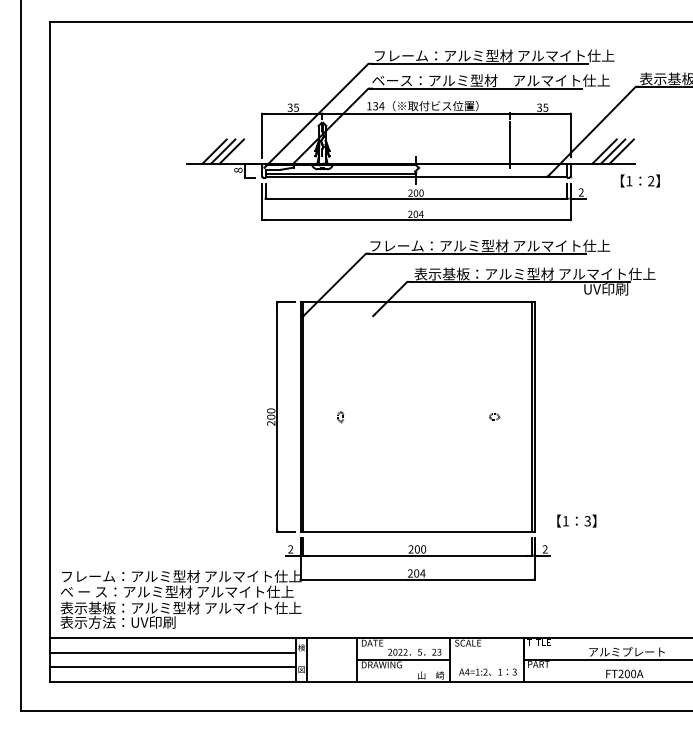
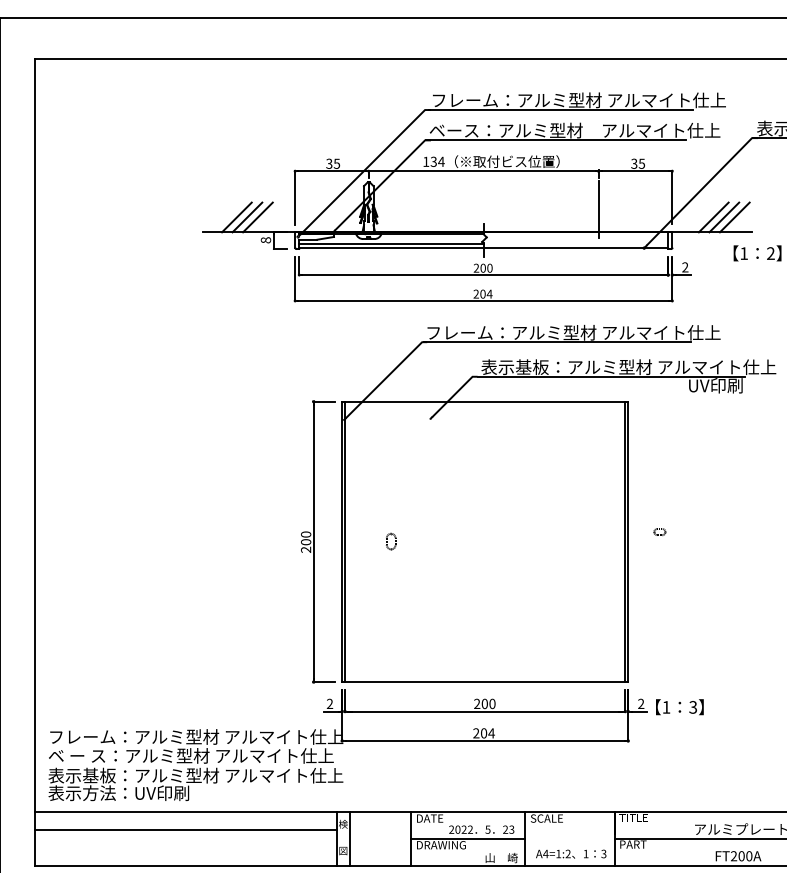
part: (494, 416) -> (659, 531), moved
part: (340, 417) -> (390, 542), size x1.4
text: (576, 520) -> (679, 706), moved
line: (172, 667) -> (185, 848), removed

